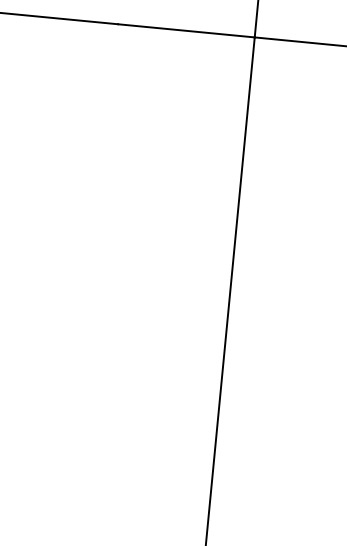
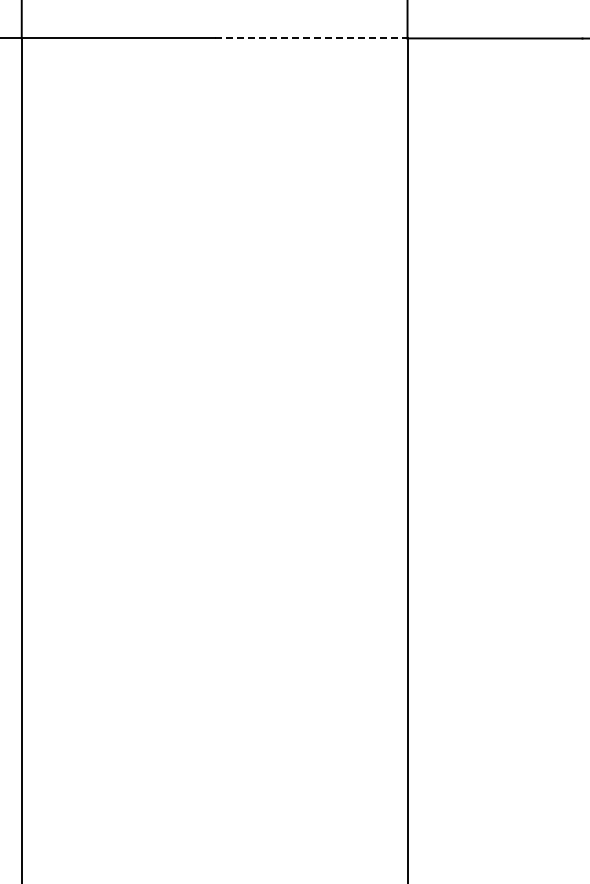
line: (186, 30) -> (311, 38), solid -> dashed

